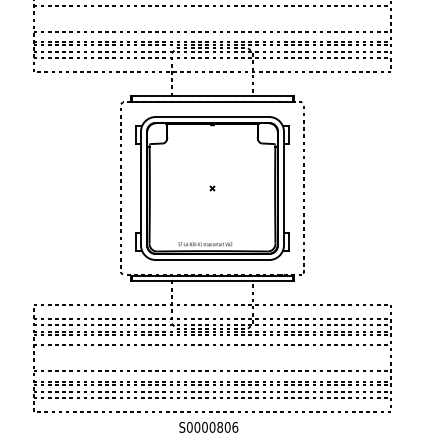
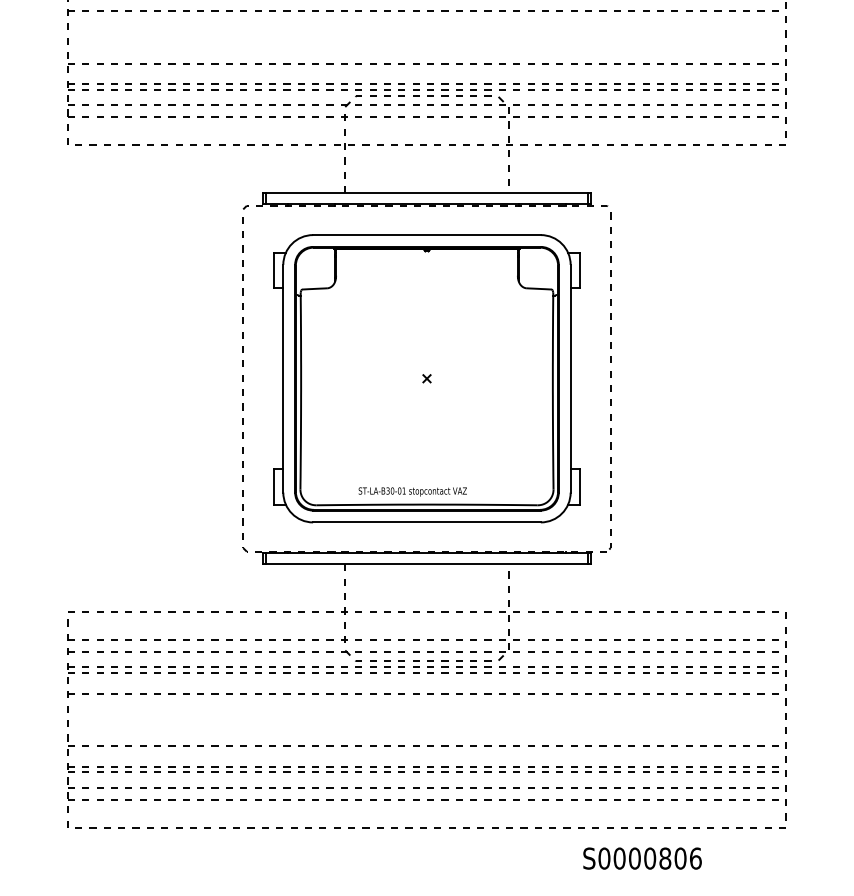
text: (208, 427) -> (641, 858), moved

